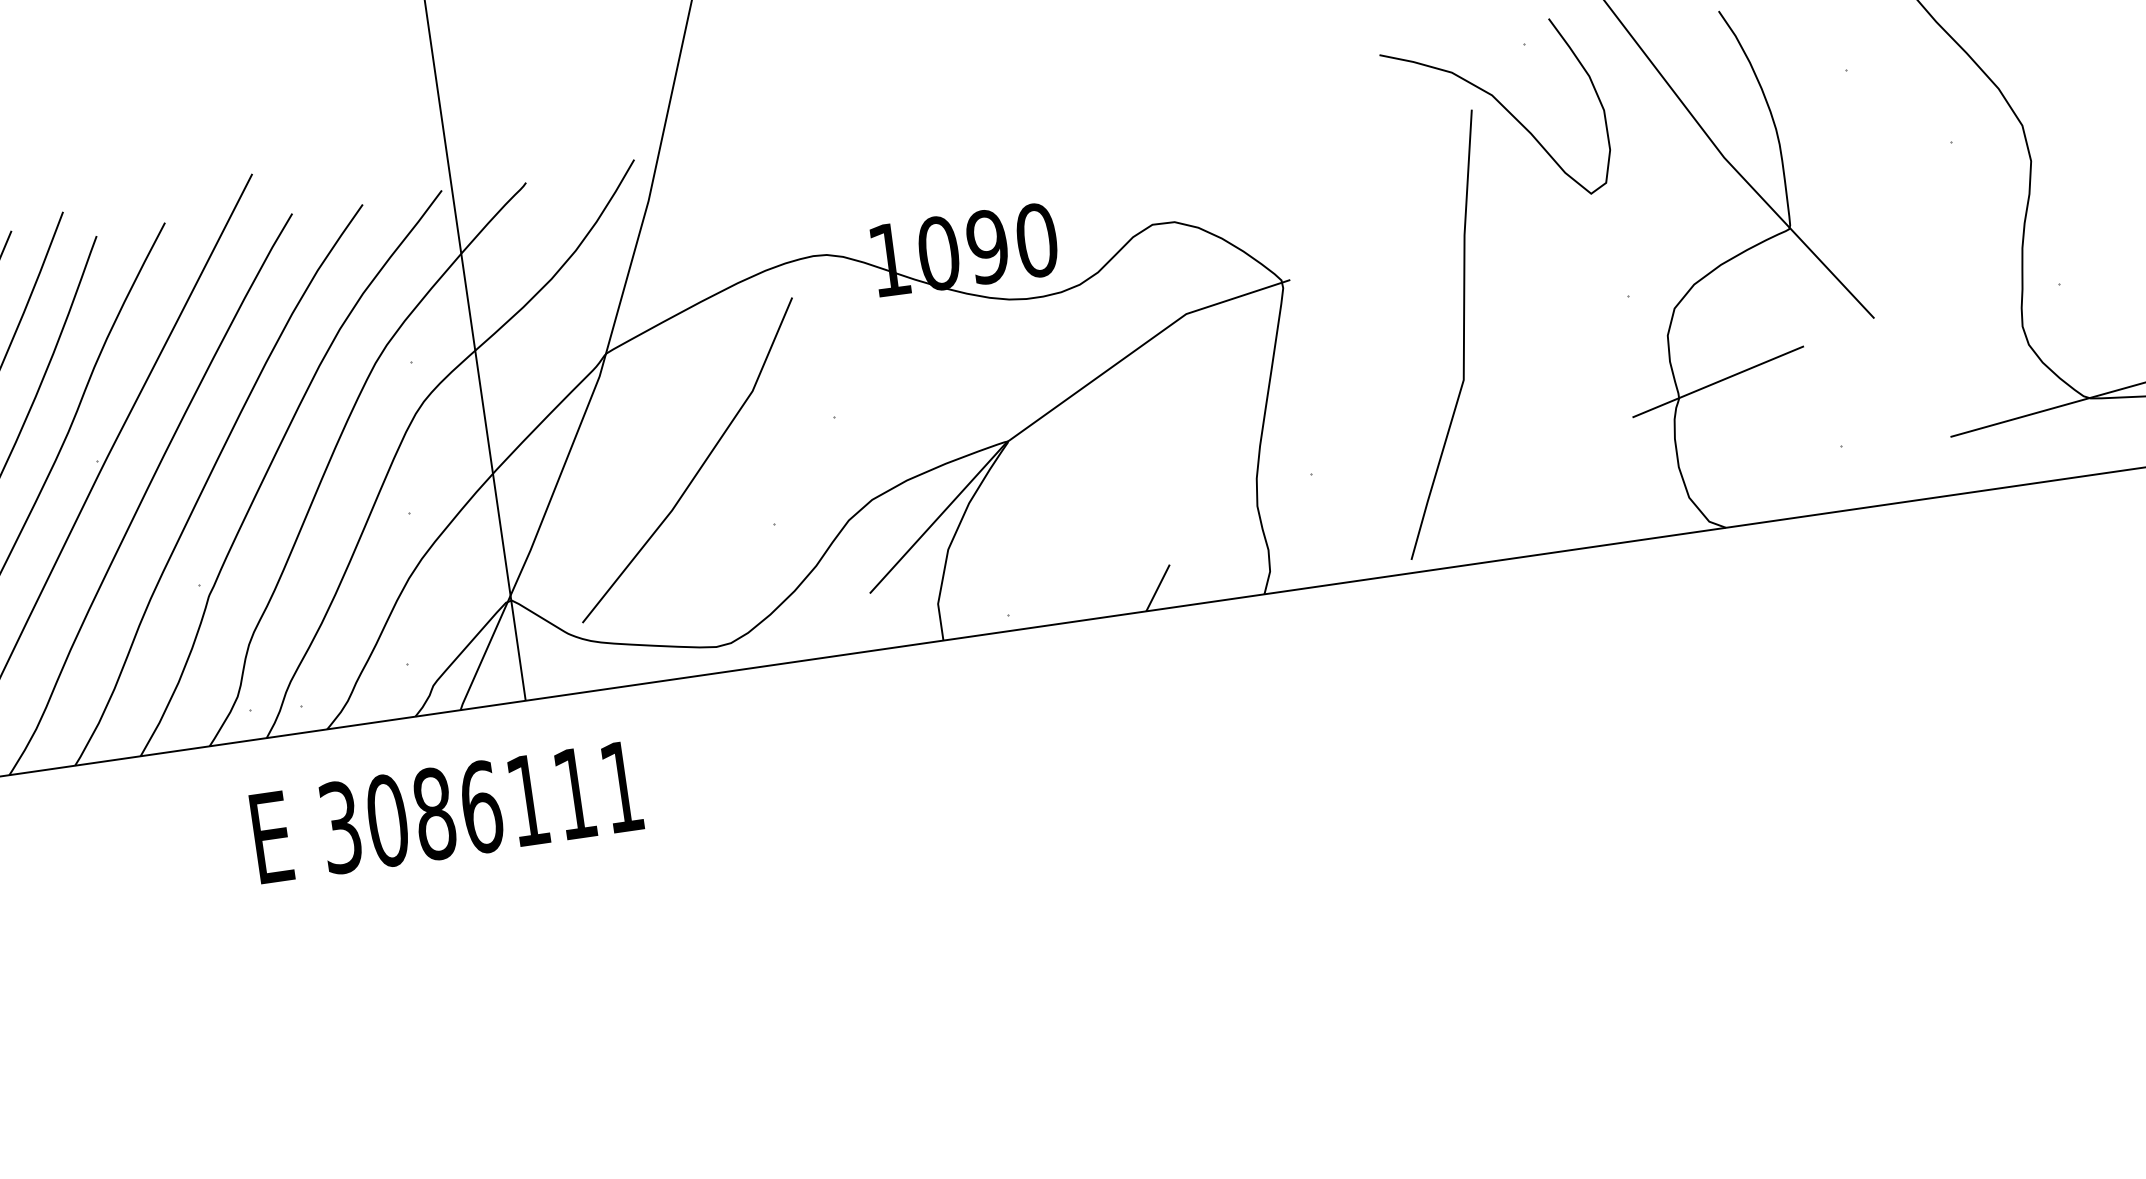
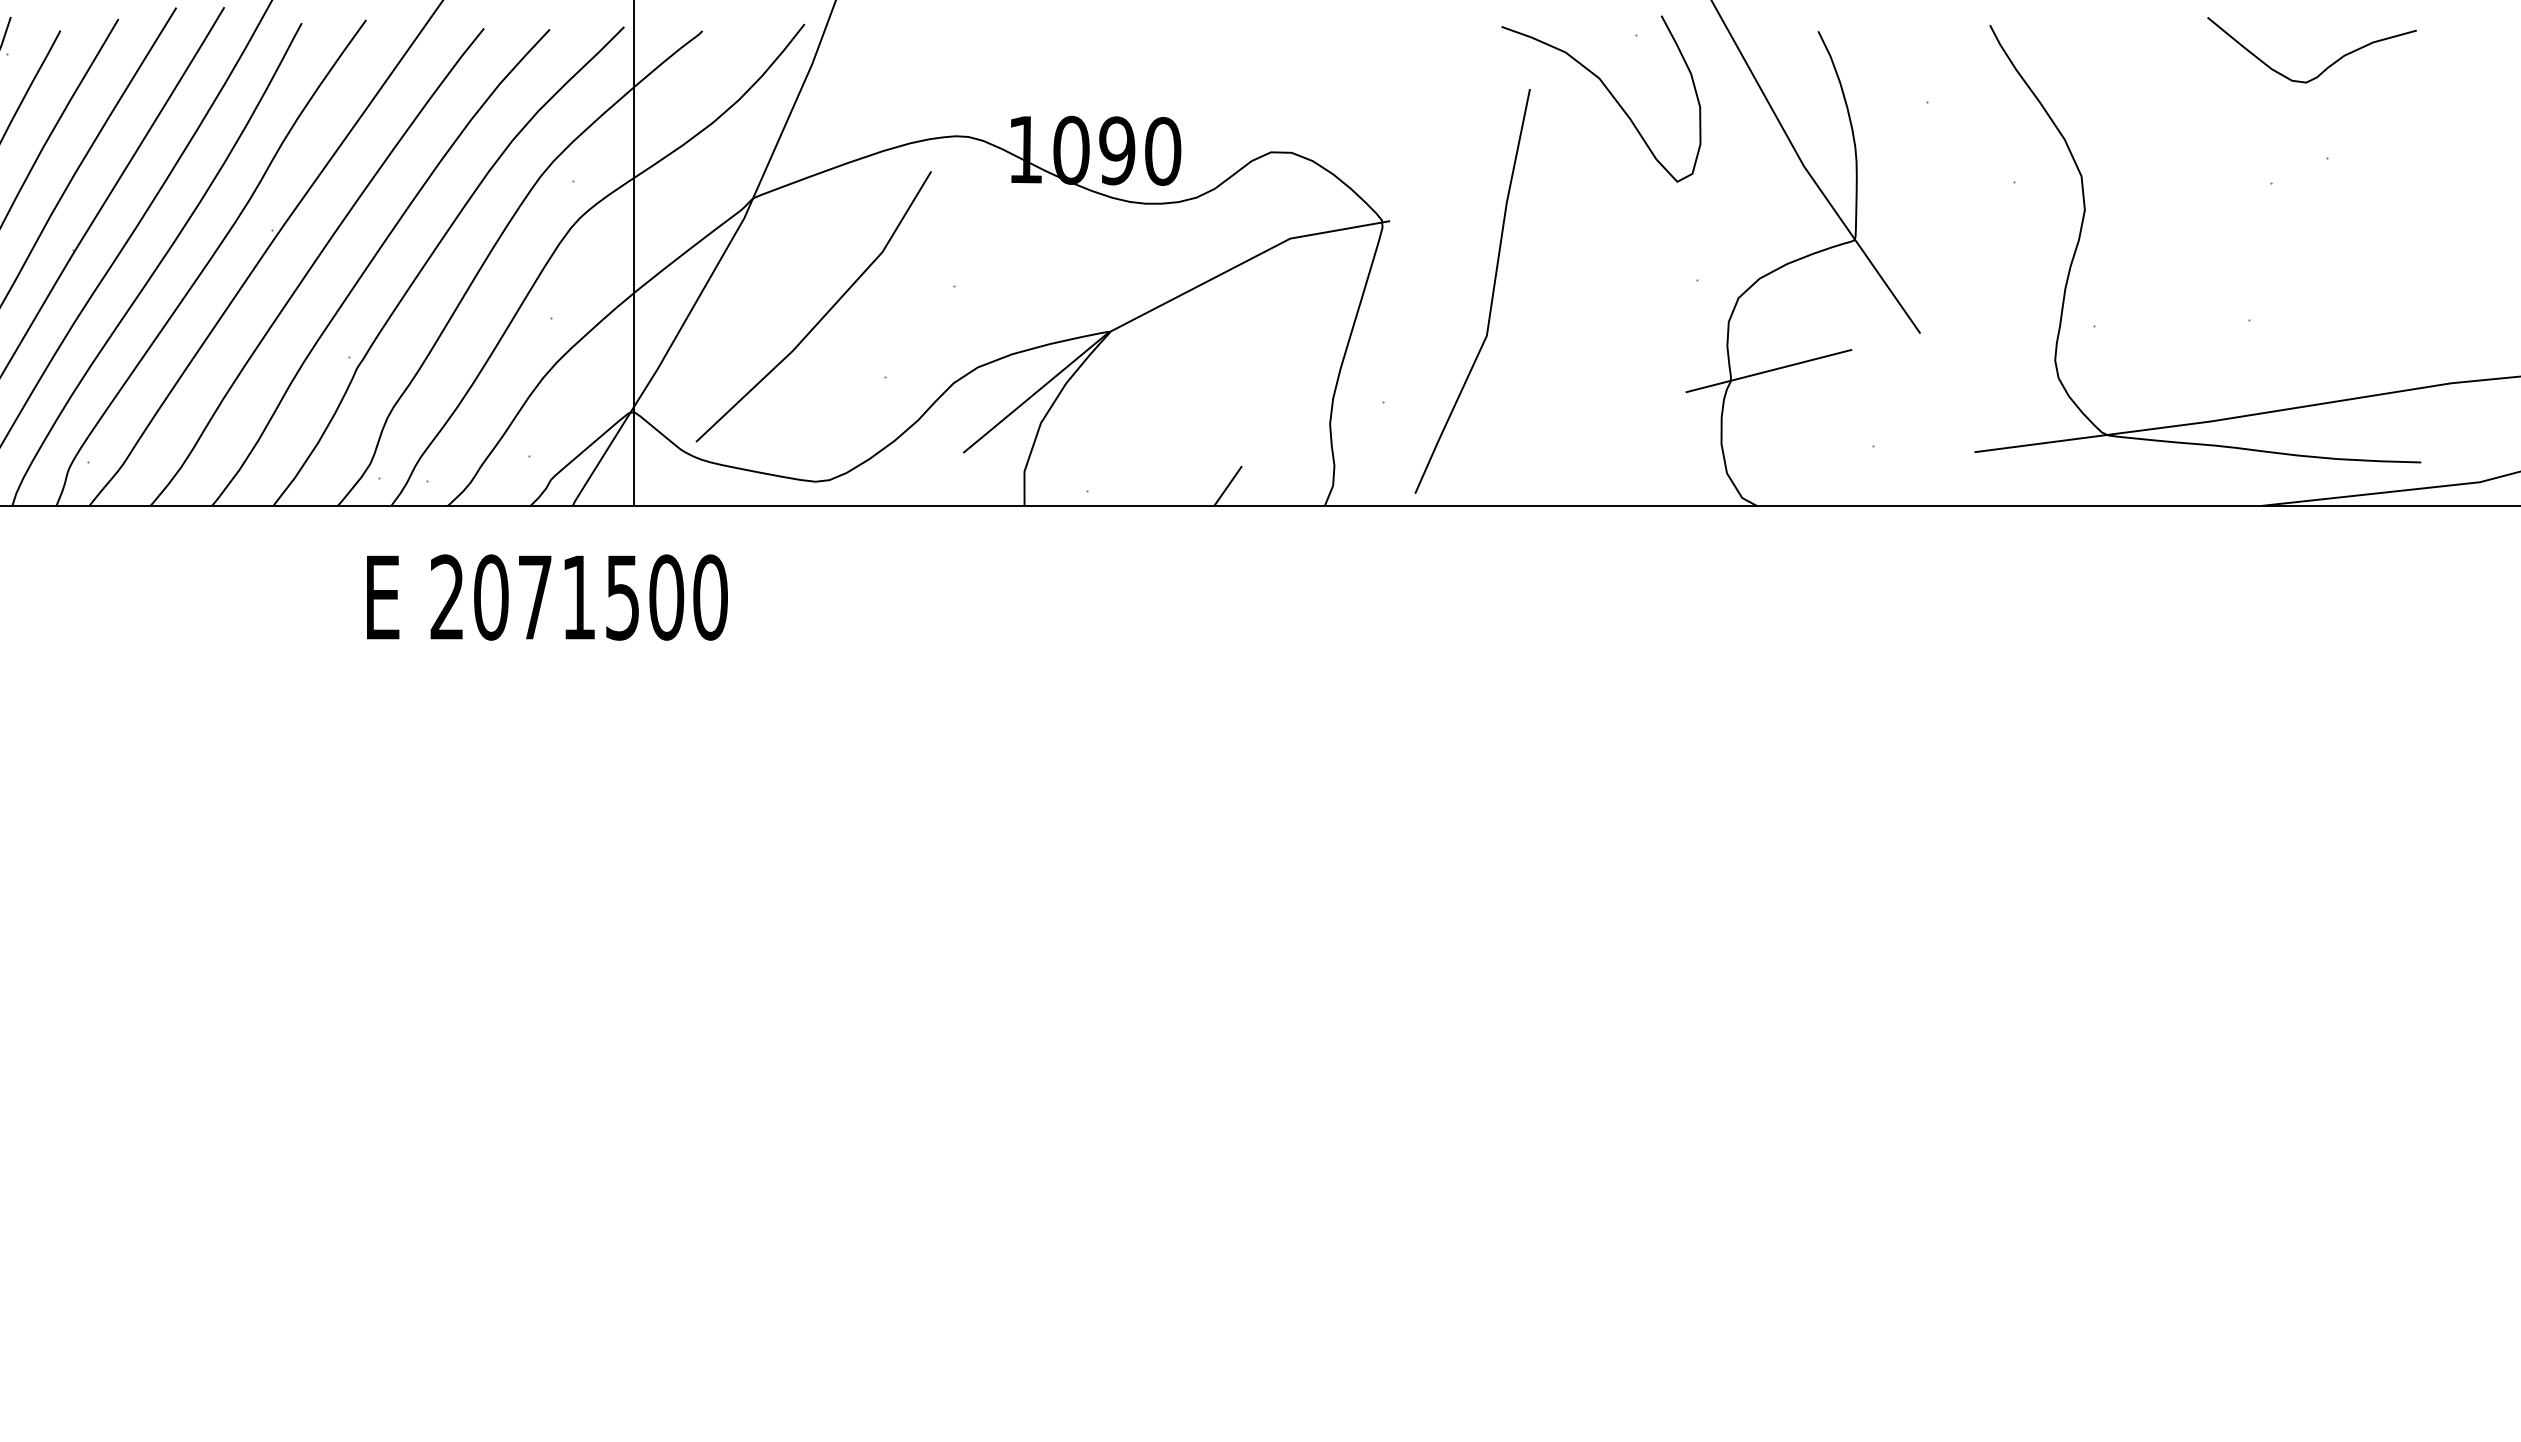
line: (1462, 337) -> (1491, 296), moved
text: (480, 807) -> (578, 597), 3086111 -> 2071500

